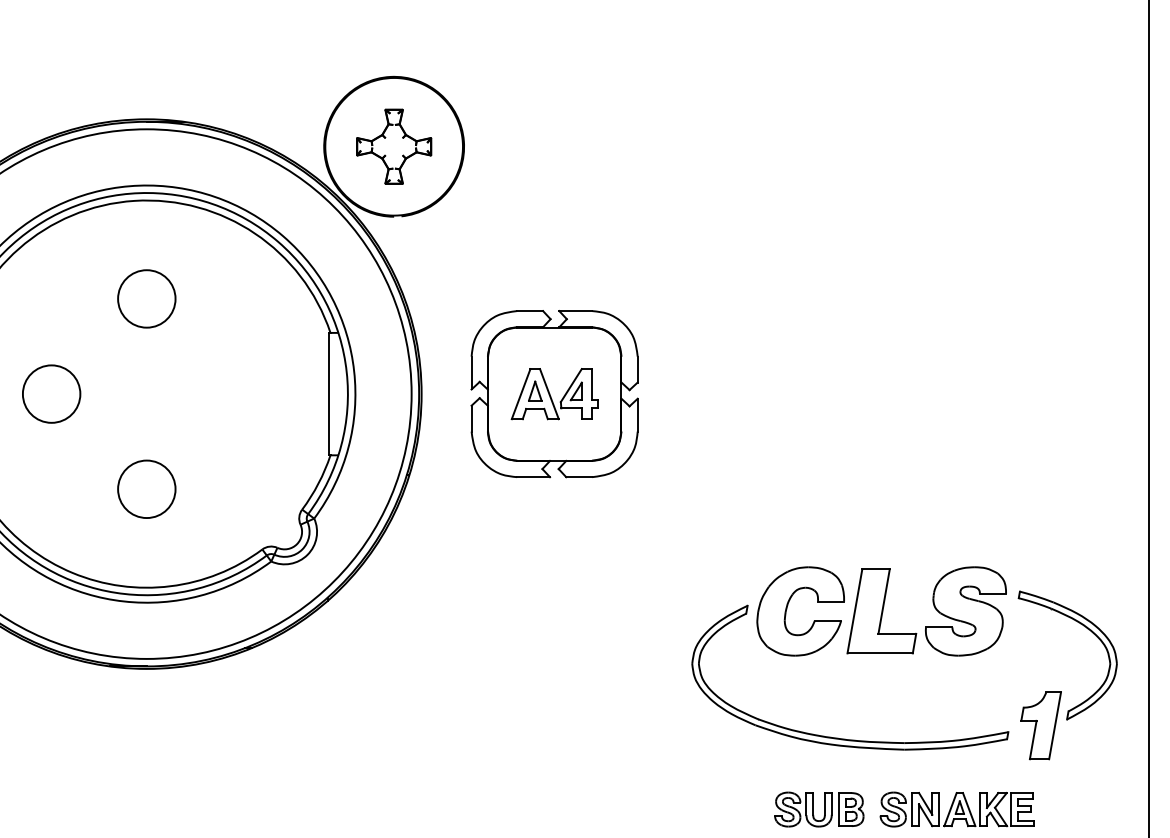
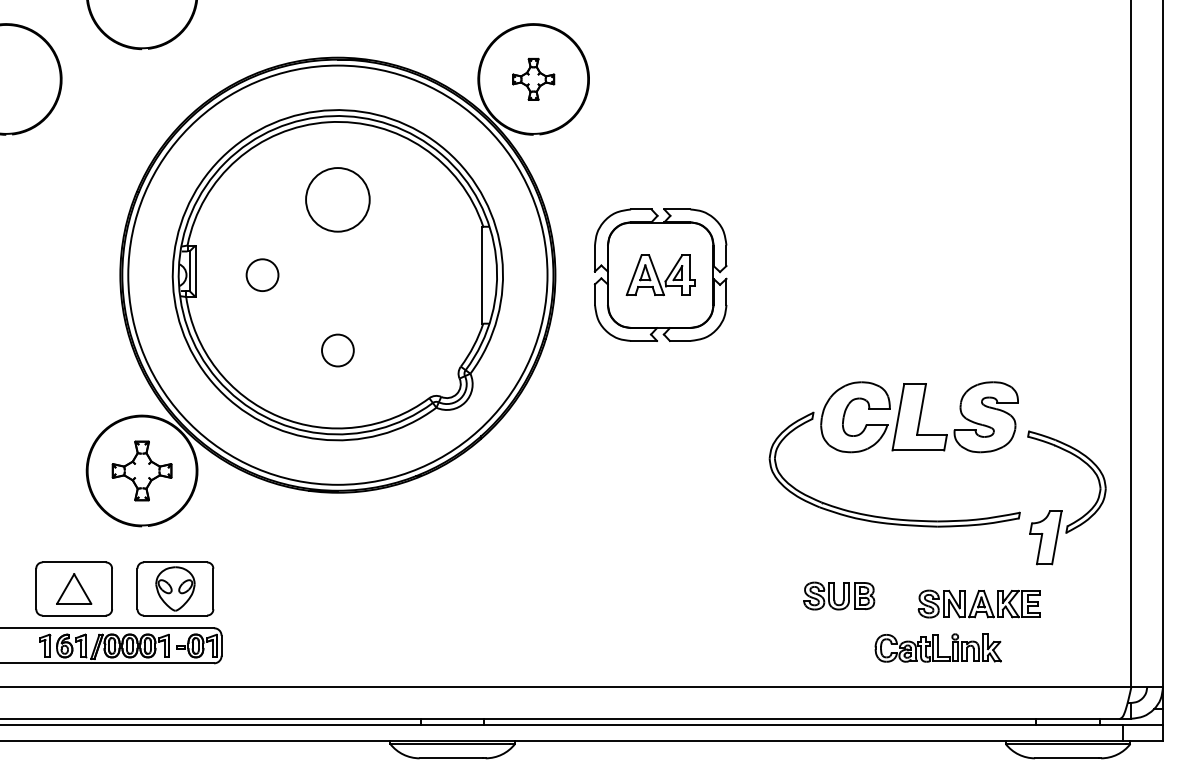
part: (393, 146) -> (533, 79), size x0.7
circle: (146, 298) -> (337, 199), size x1.4
circle: (51, 393) -> (262, 274), size x0.7
circle: (146, 489) -> (337, 350), size x0.7
part: (849, 658) -> (894, 454), moved
part: (819, 808) -> (839, 595), moved

